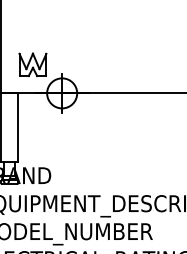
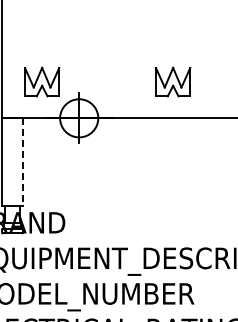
part: (136, 64) -> (173, 81), added
line: (18, 128) -> (23, 162), solid -> dashed

